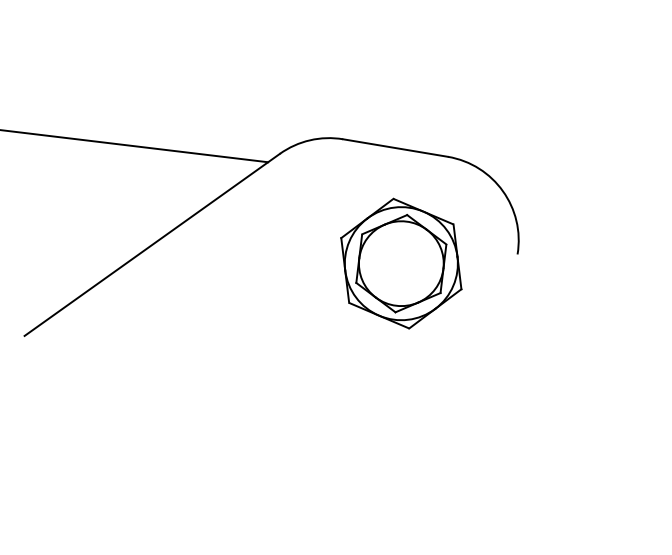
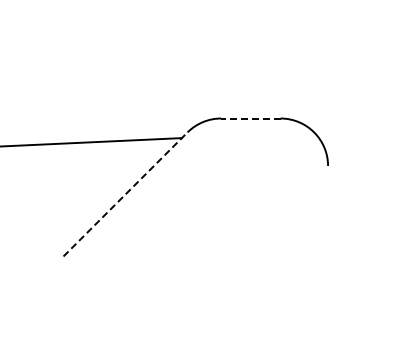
line: (394, 147) -> (250, 118), solid -> dashed
line: (152, 245) -> (125, 194), solid -> dashed
part: (400, 263) -> (264, 181), removed

